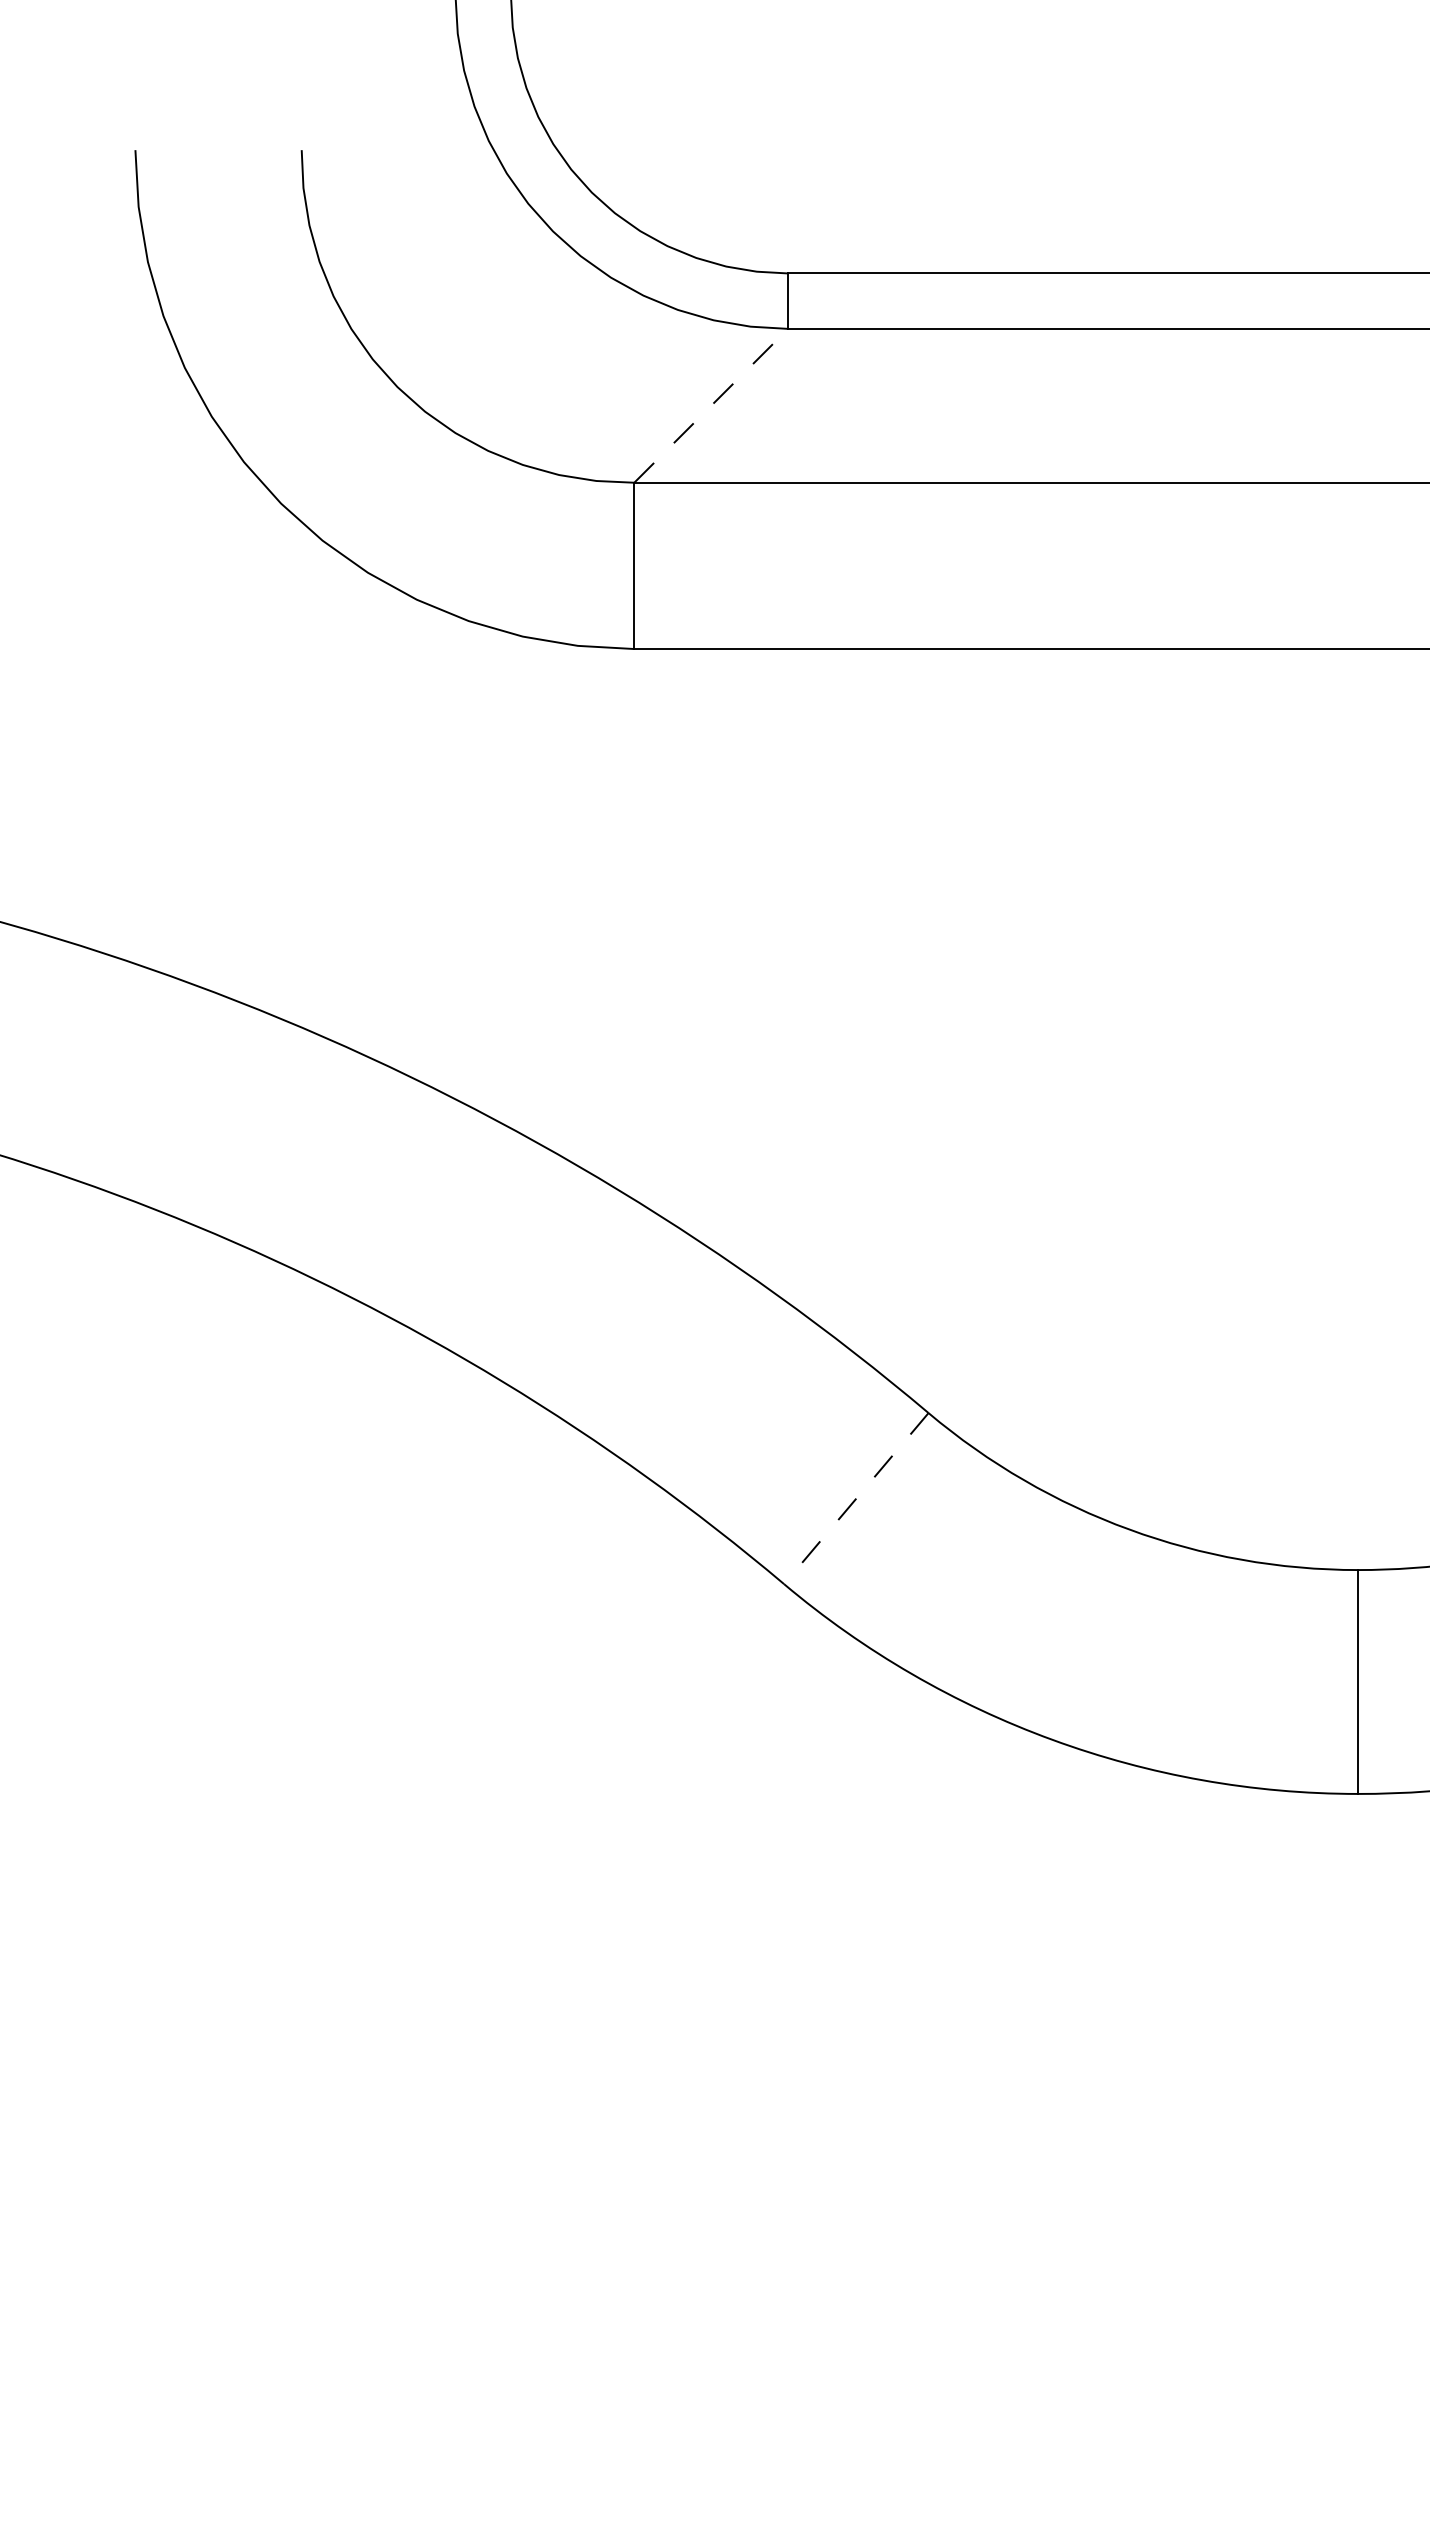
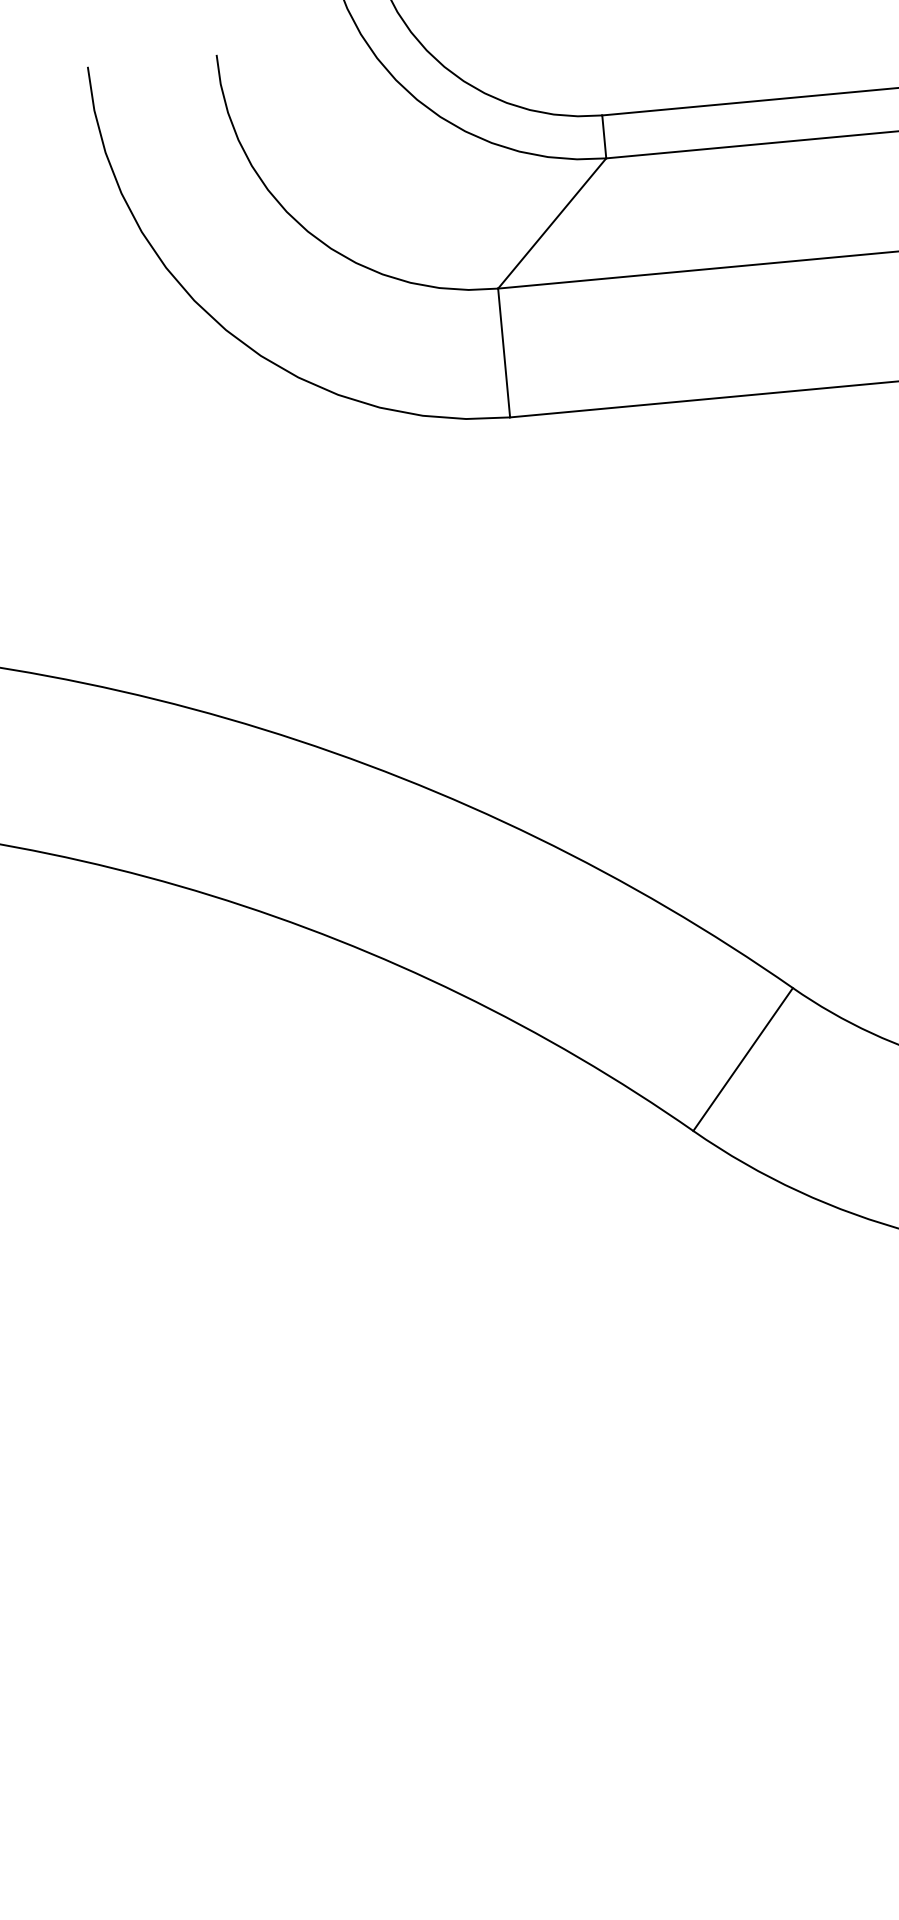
line: (711, 405) -> (552, 223), dashed -> solid
line: (856, 1498) -> (743, 1059), dashed -> solid

